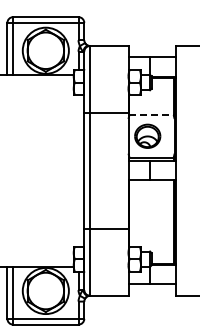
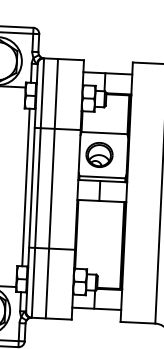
line: (152, 115) -> (105, 133), dashed -> solid
line: (78, 170) -> (25, 187), added
line: (103, 170) -> (51, 188), added

